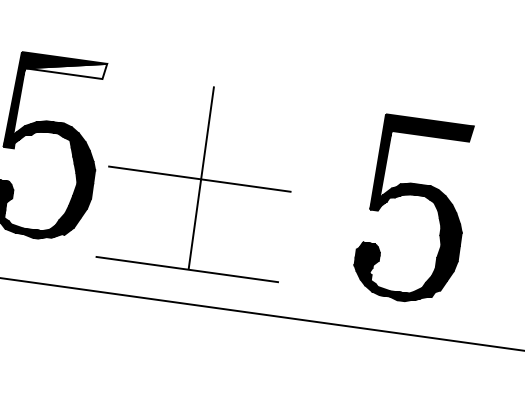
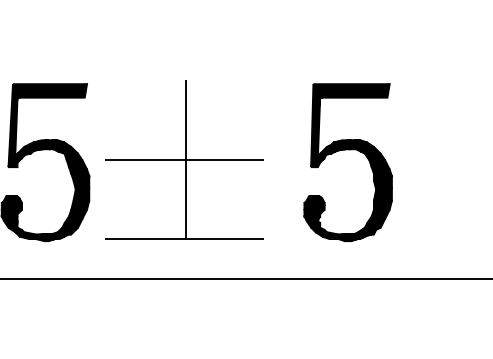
fill: (66, 65) -> (52, 90), added
part: (199, 178) -> (184, 159), moved
part: (414, 196) -> (347, 150), moved

